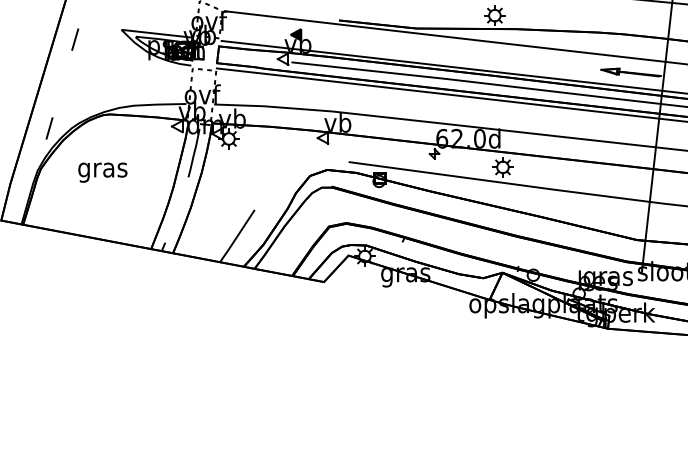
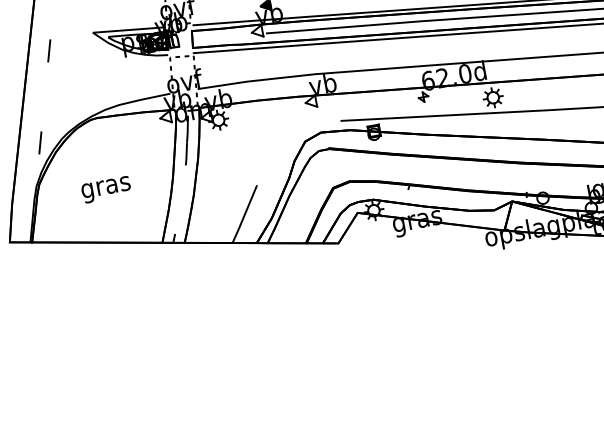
text: (102, 172) -> (106, 189), moved

